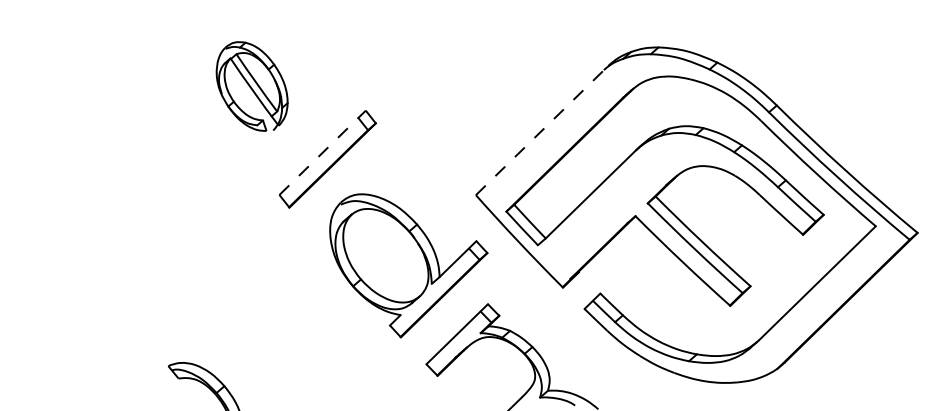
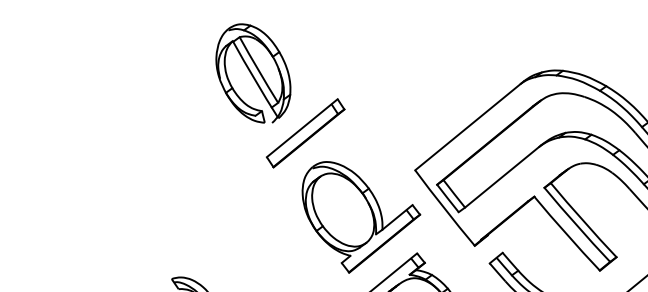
part: (251, 86) -> (252, 73), size x1.43
line: (542, 130) -> (469, 125), dashed -> solid
line: (323, 152) -> (302, 128), dashed -> solid

